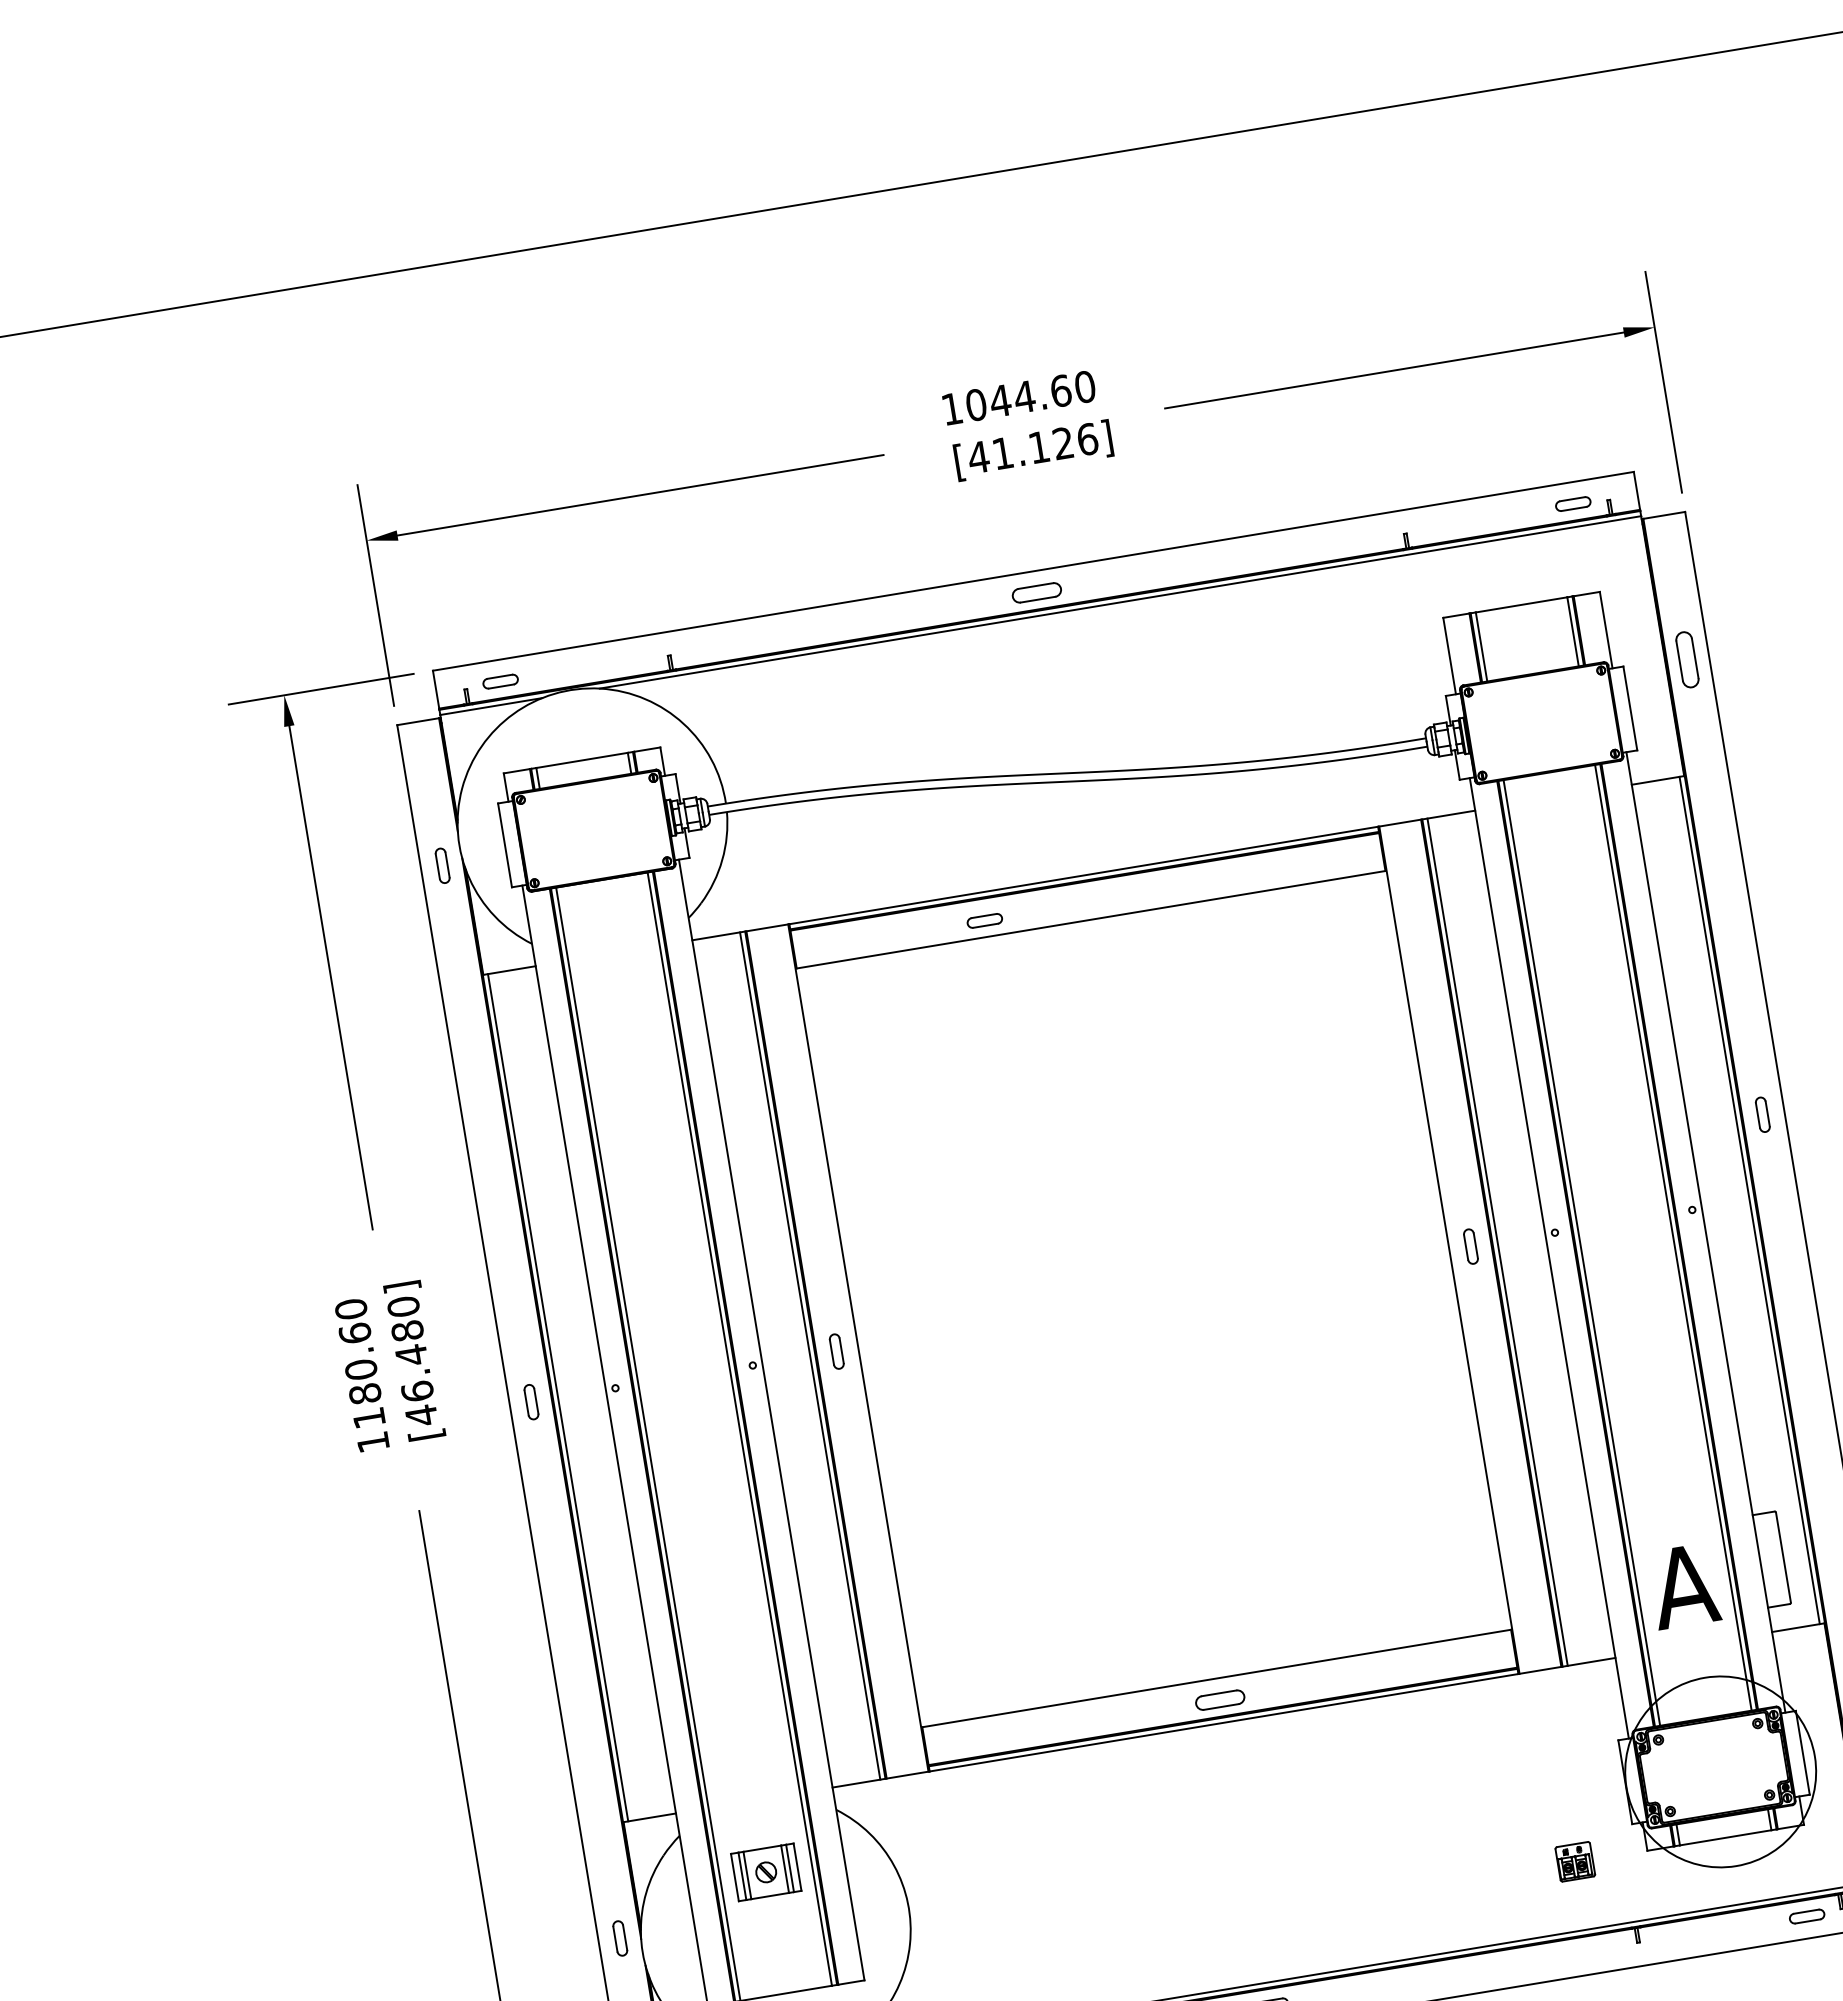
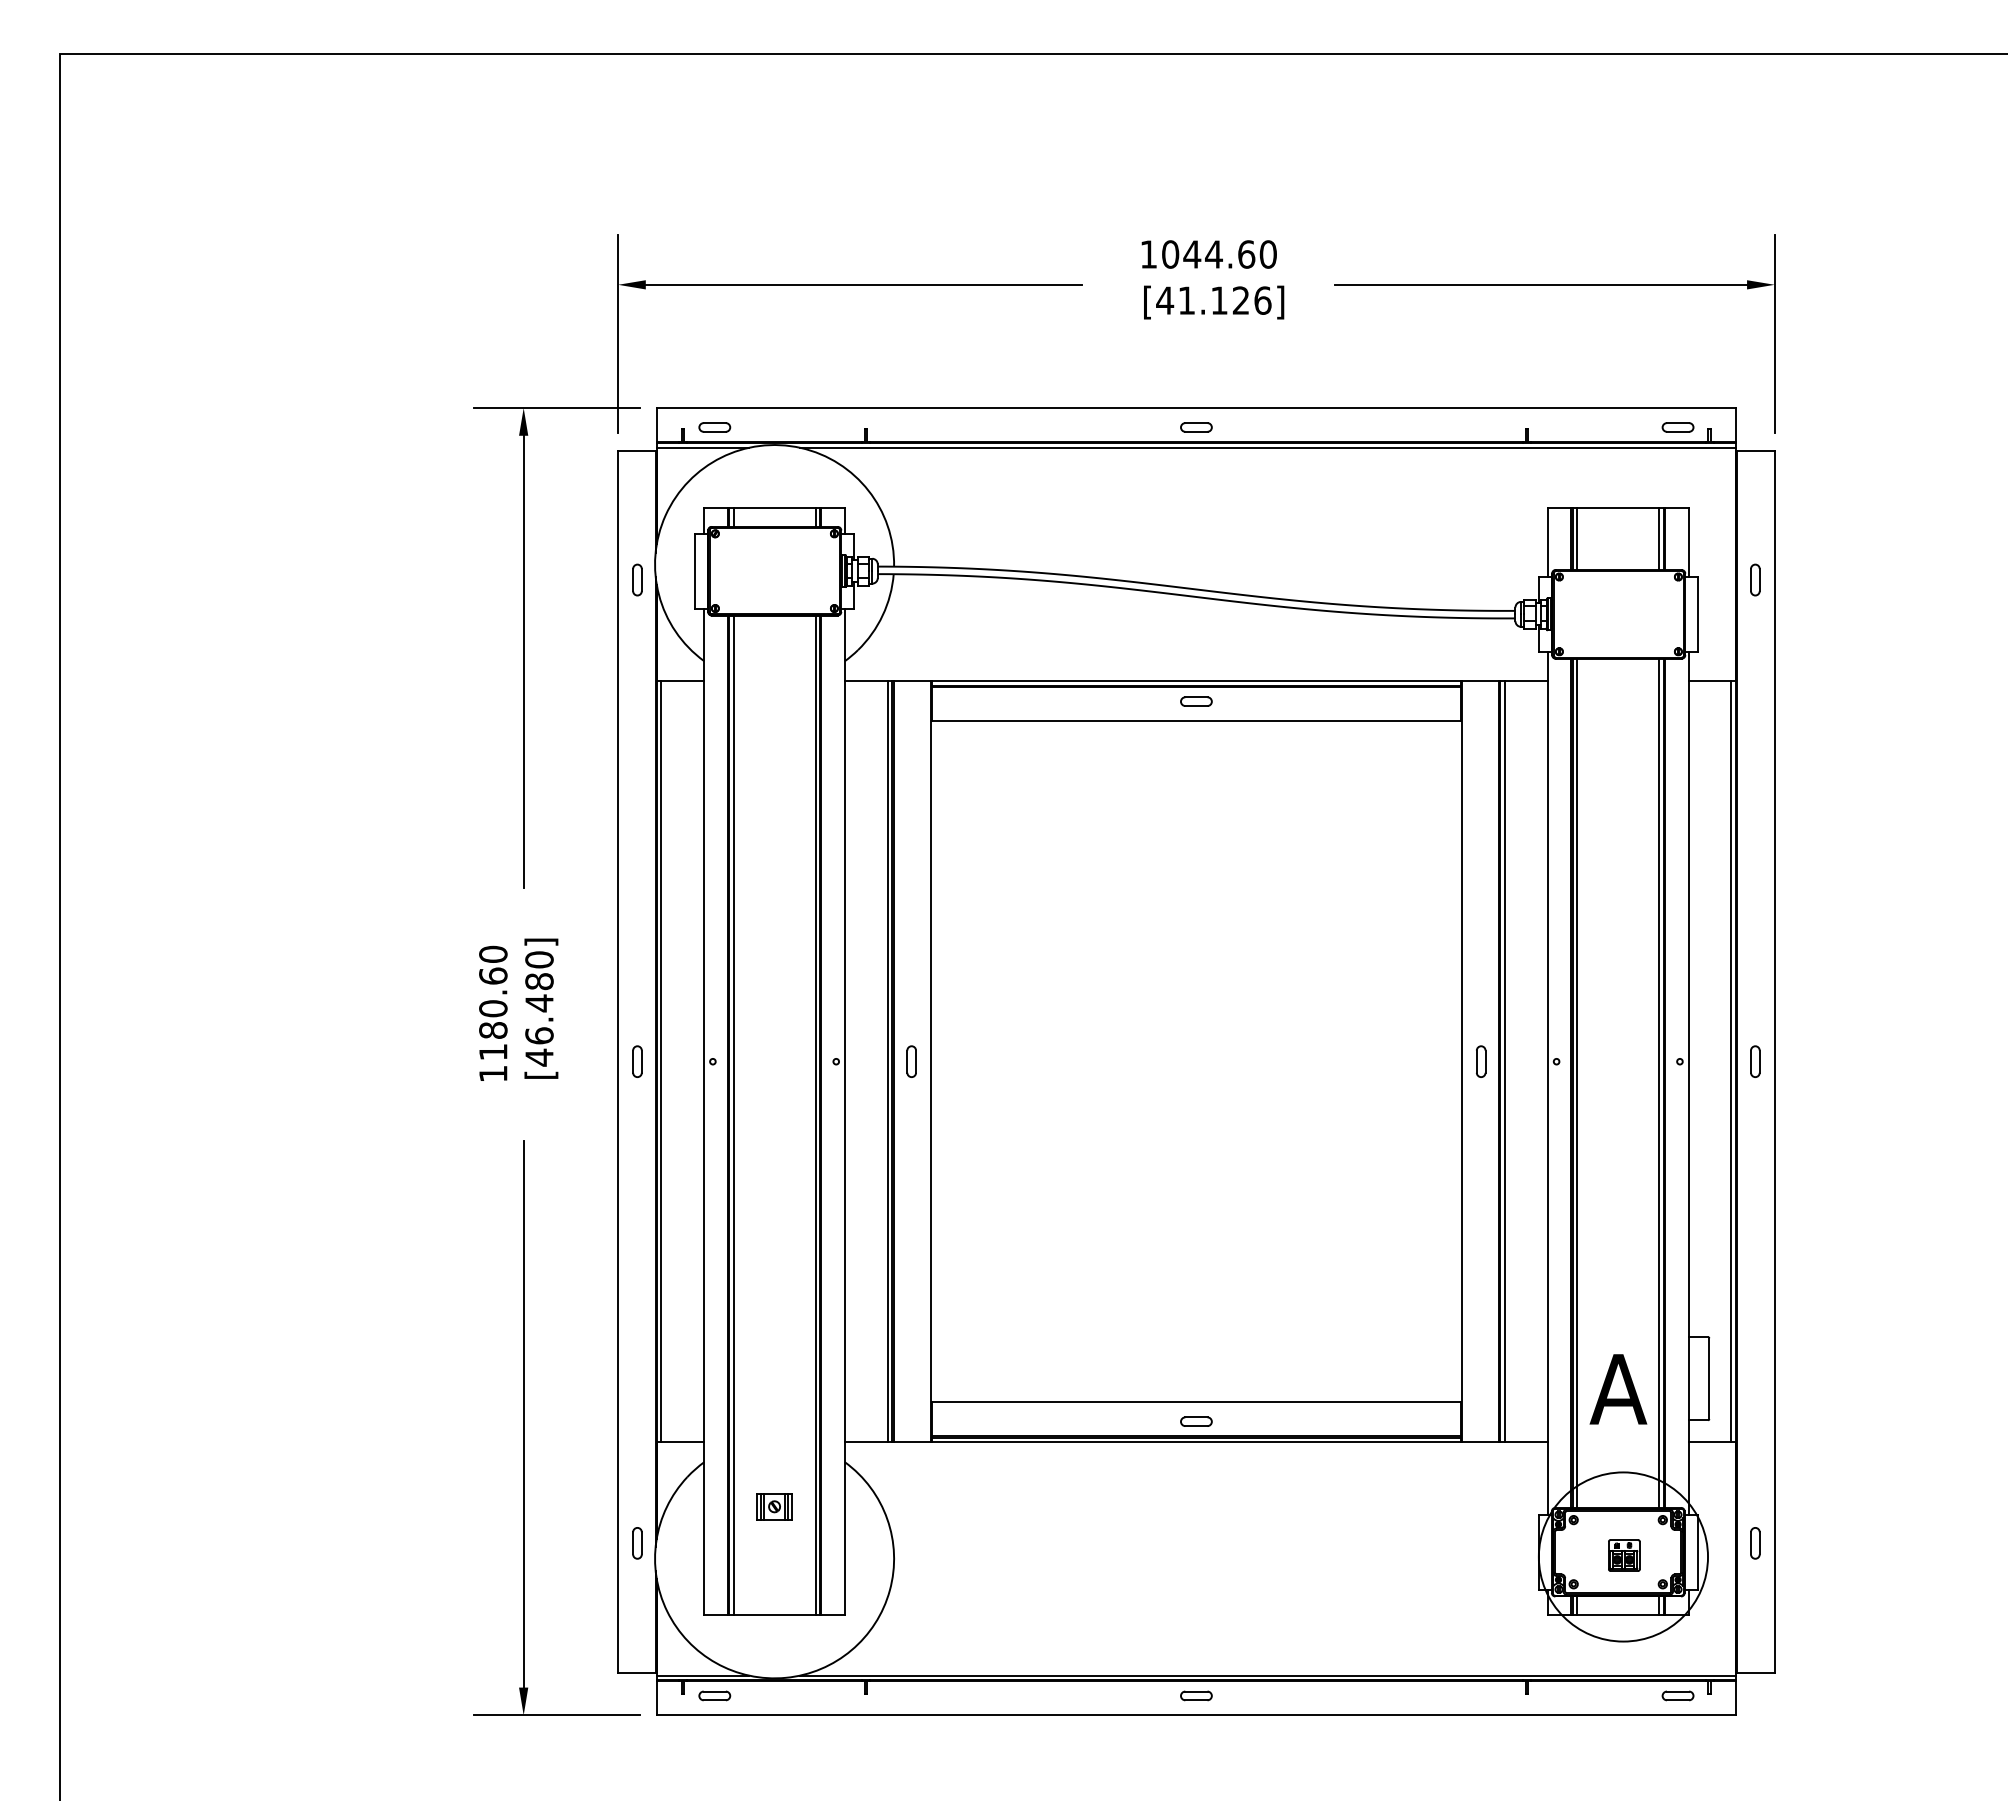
part: (1037, 592) -> (1196, 427), size x0.71
part: (1687, 659) -> (1755, 579), size x0.62
part: (984, 920) -> (1196, 701), moved
part: (1762, 1114) -> (1755, 1061), moved
part: (1220, 1699) -> (1196, 1421), size x0.71
part: (1575, 1861) -> (1624, 1555), moved
part: (766, 1872) -> (774, 1506), size x0.62

